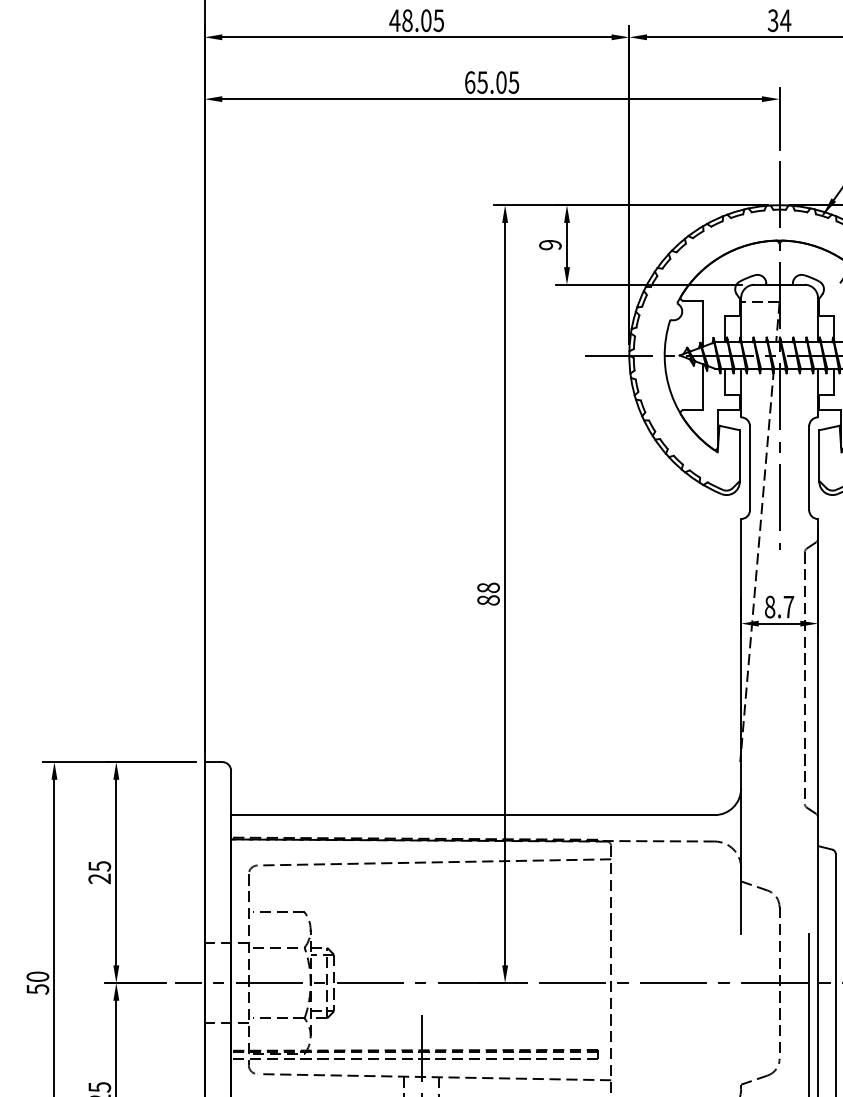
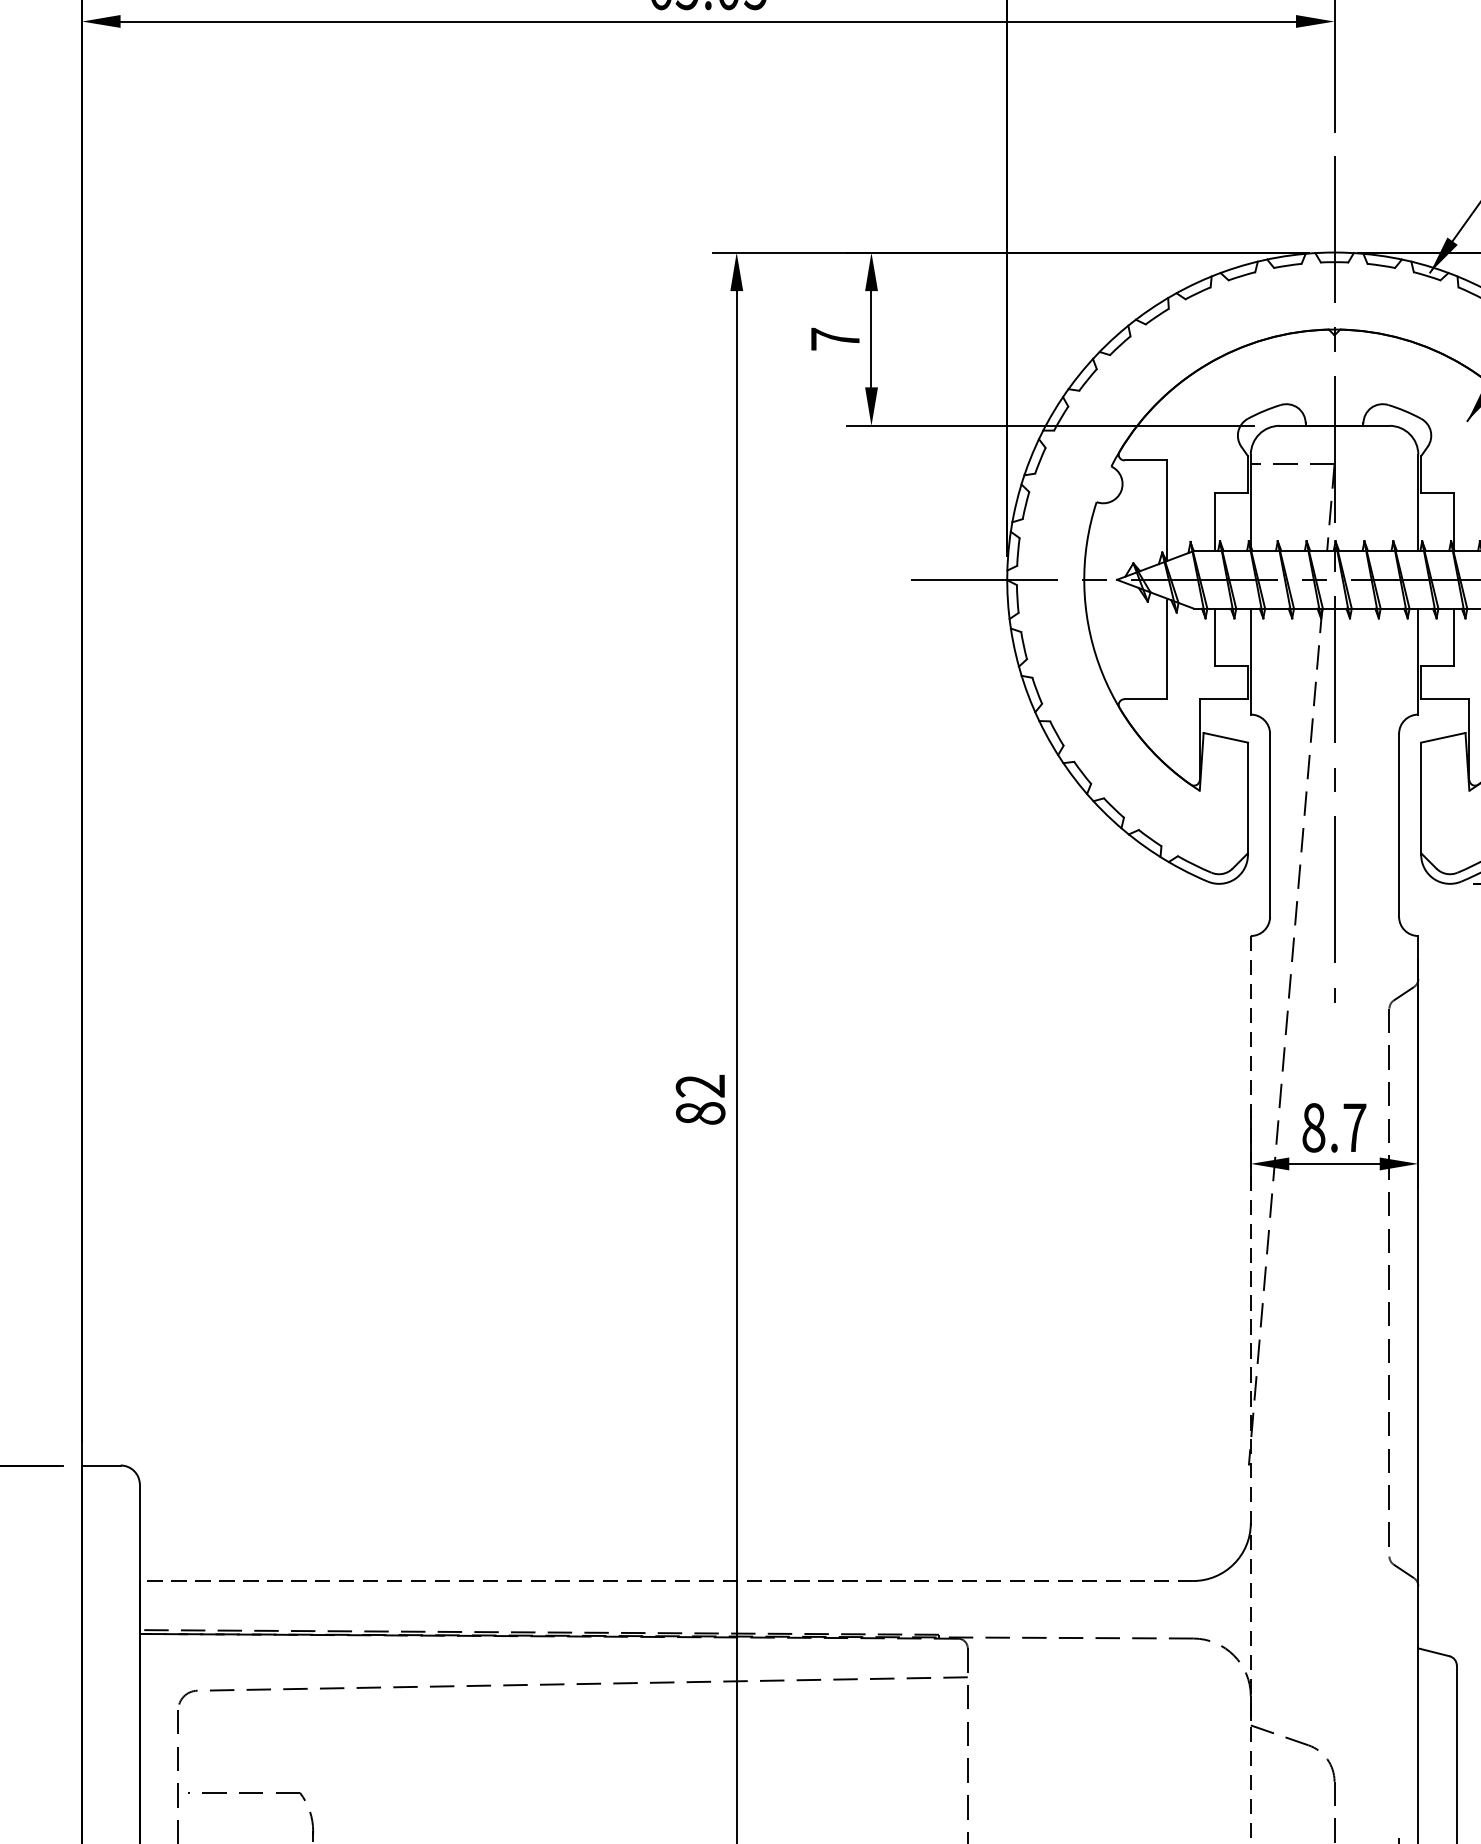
text: (550, 244) -> (835, 338), 9 -> 7
text: (488, 587) -> (700, 1085), 88 -> 82
line: (741, 726) -> (1251, 1387), solid -> dashed
line: (472, 815) -> (665, 1581), solid -> dashed

